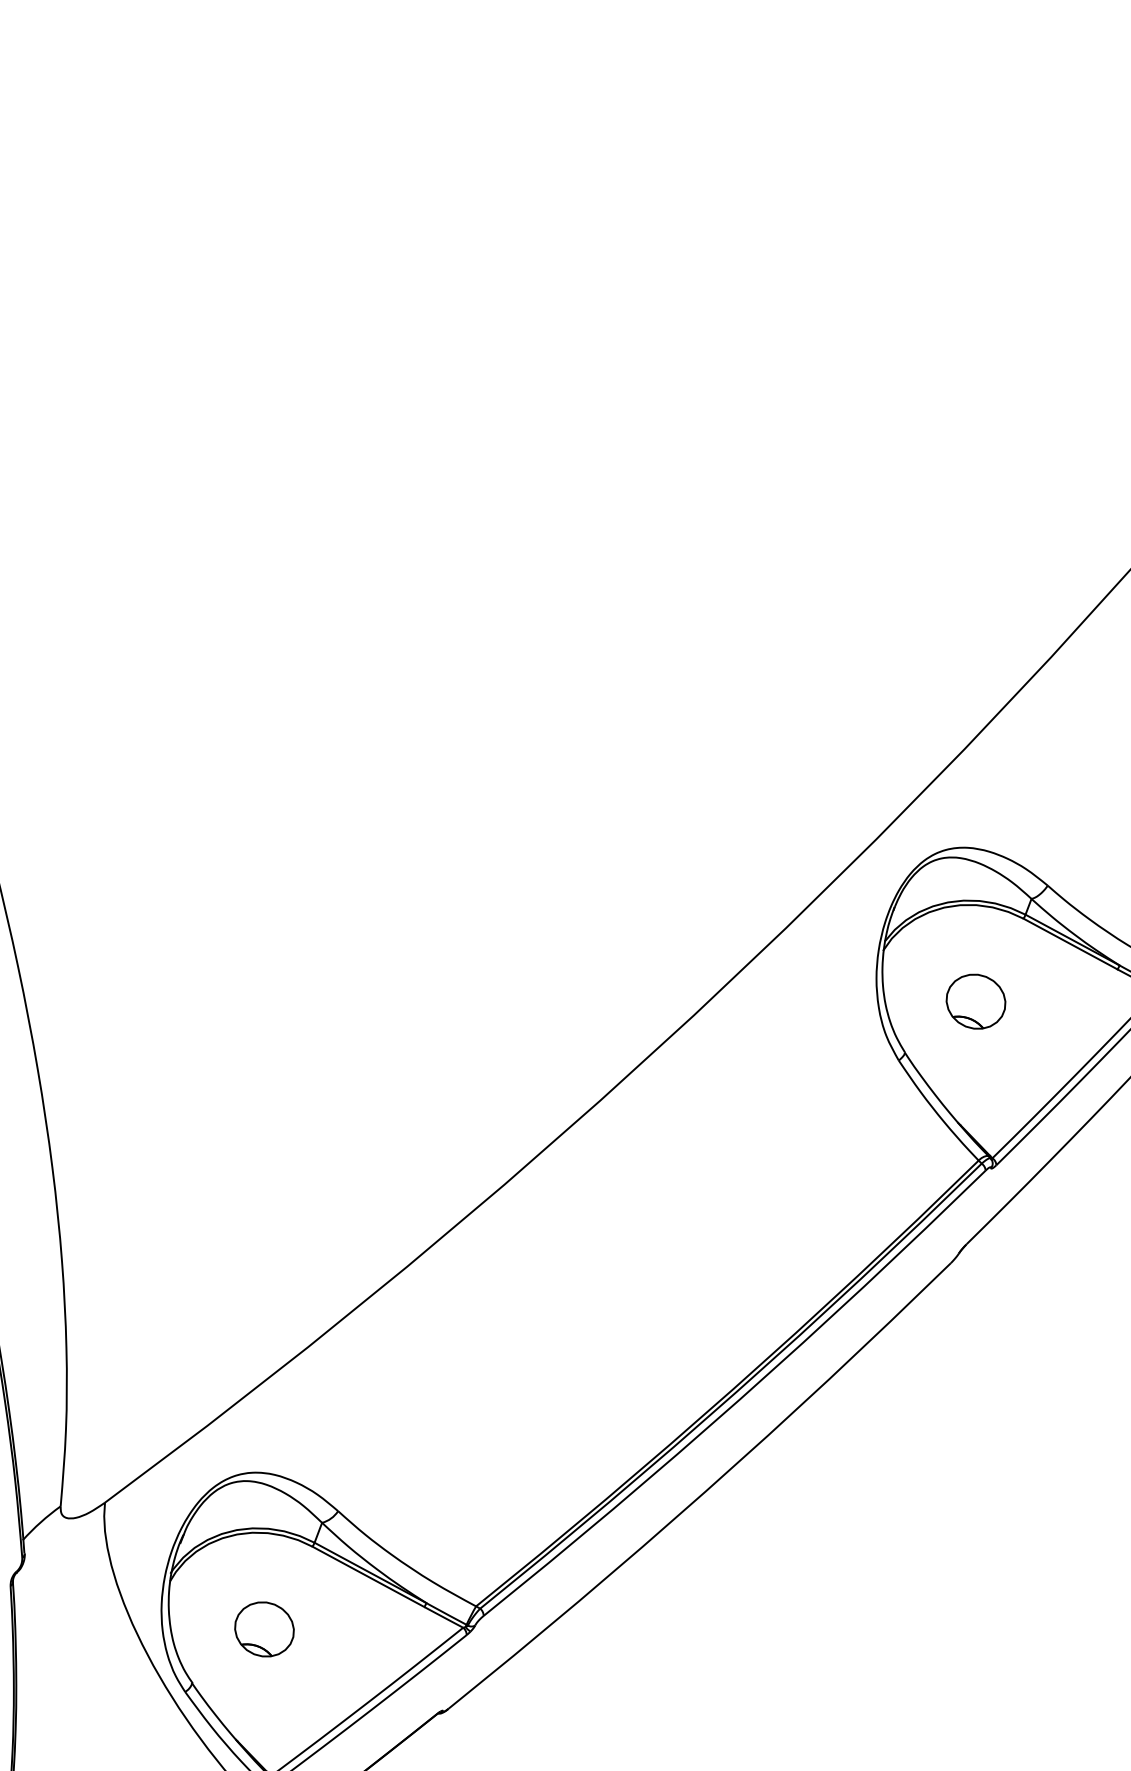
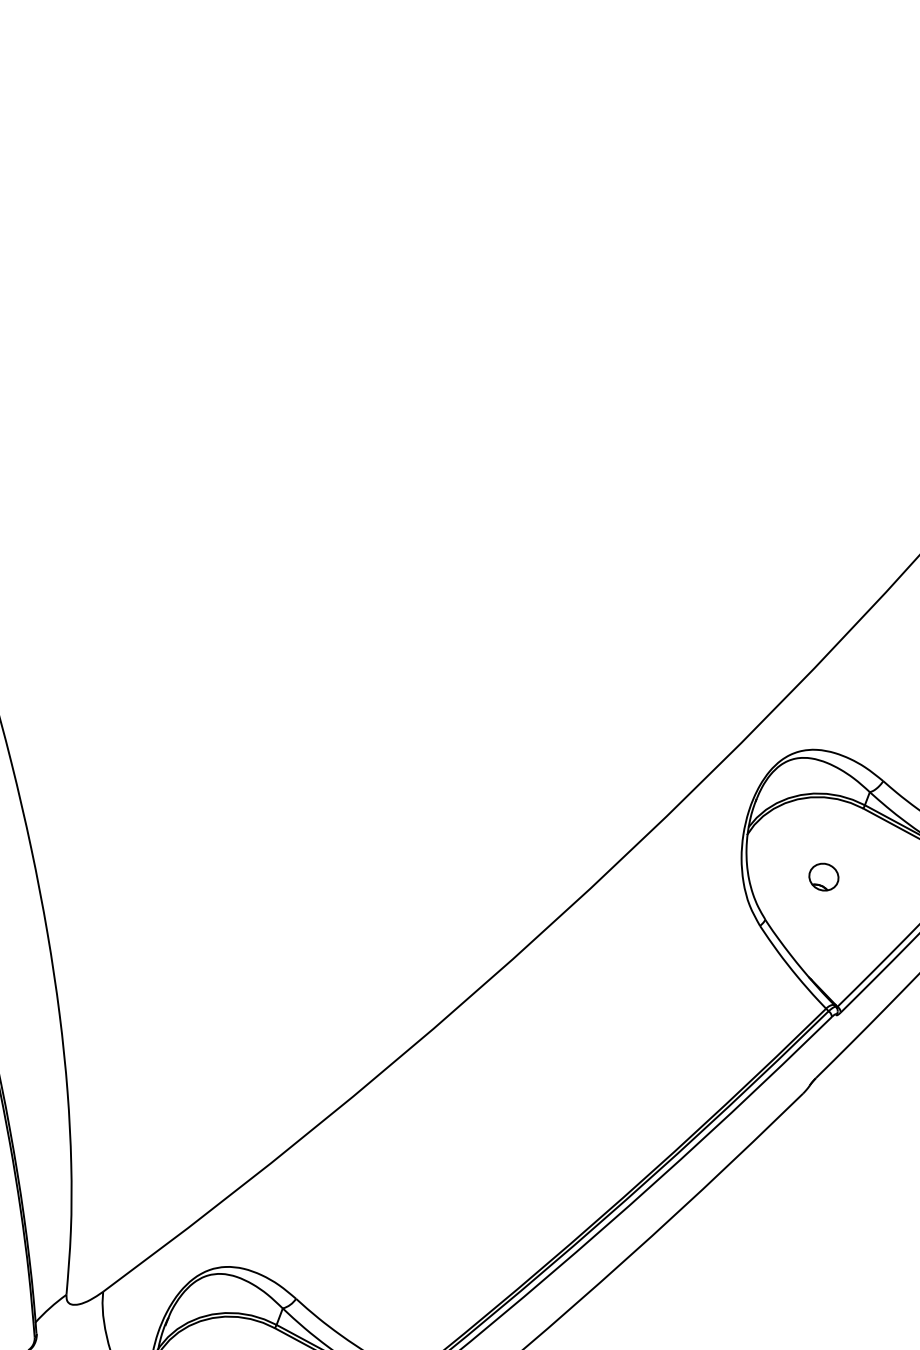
part: (975, 1001) -> (823, 877), size x0.6

